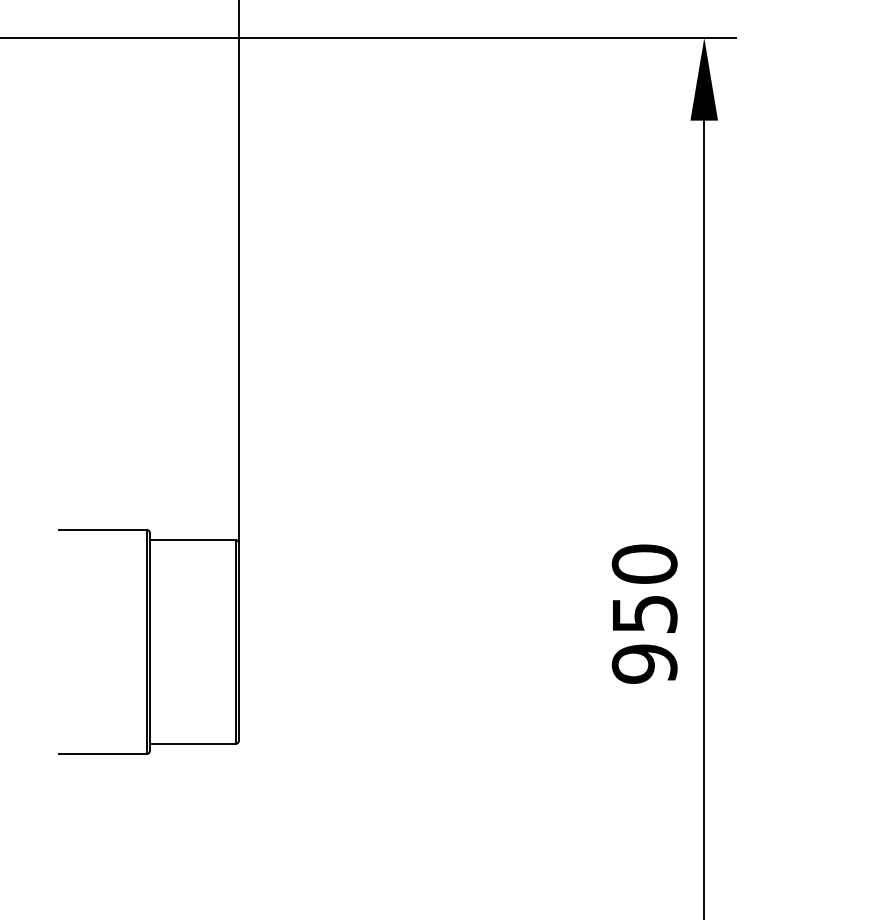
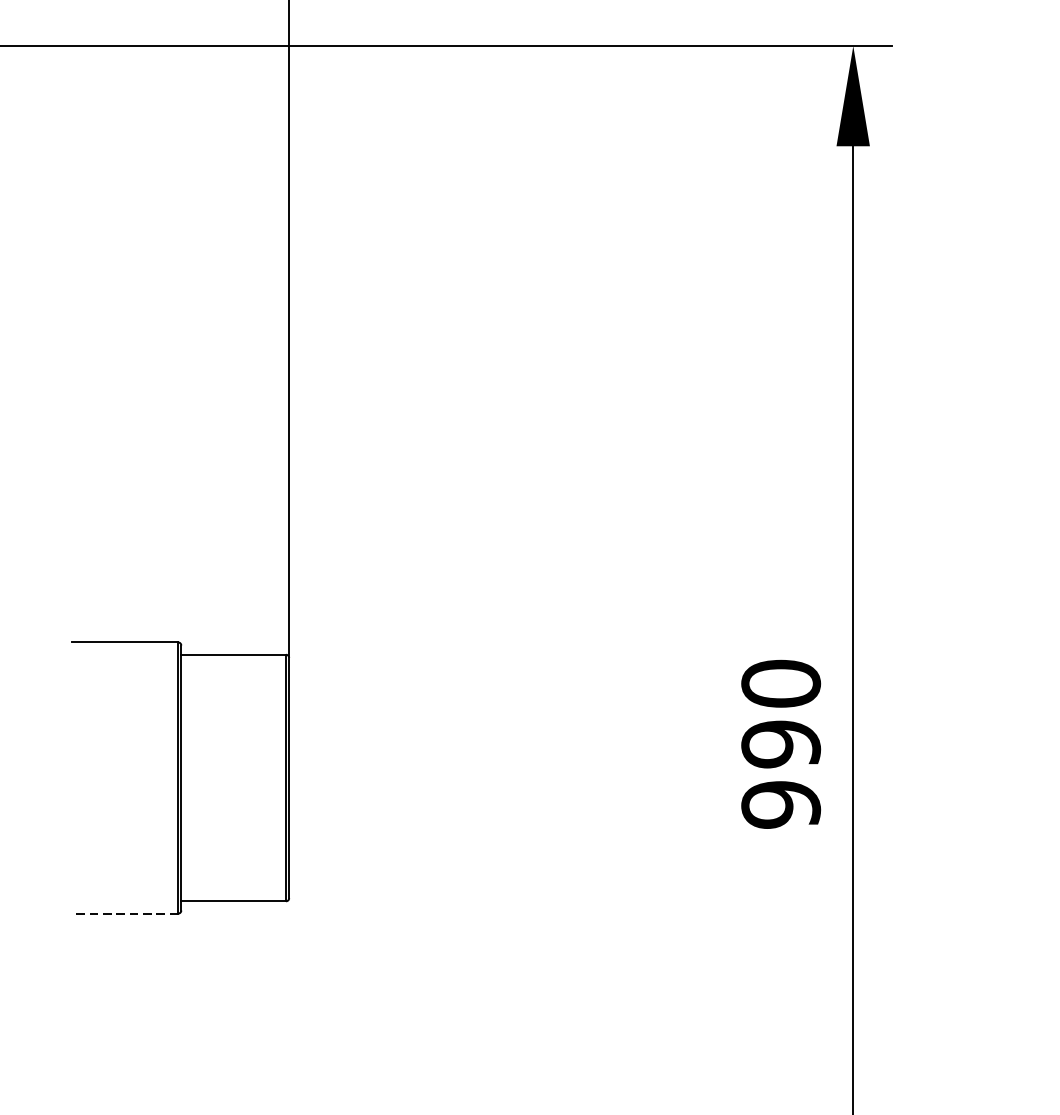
text: (644, 614) -> (780, 744), 950 -> 990
line: (103, 753) -> (125, 913), solid -> dashed

